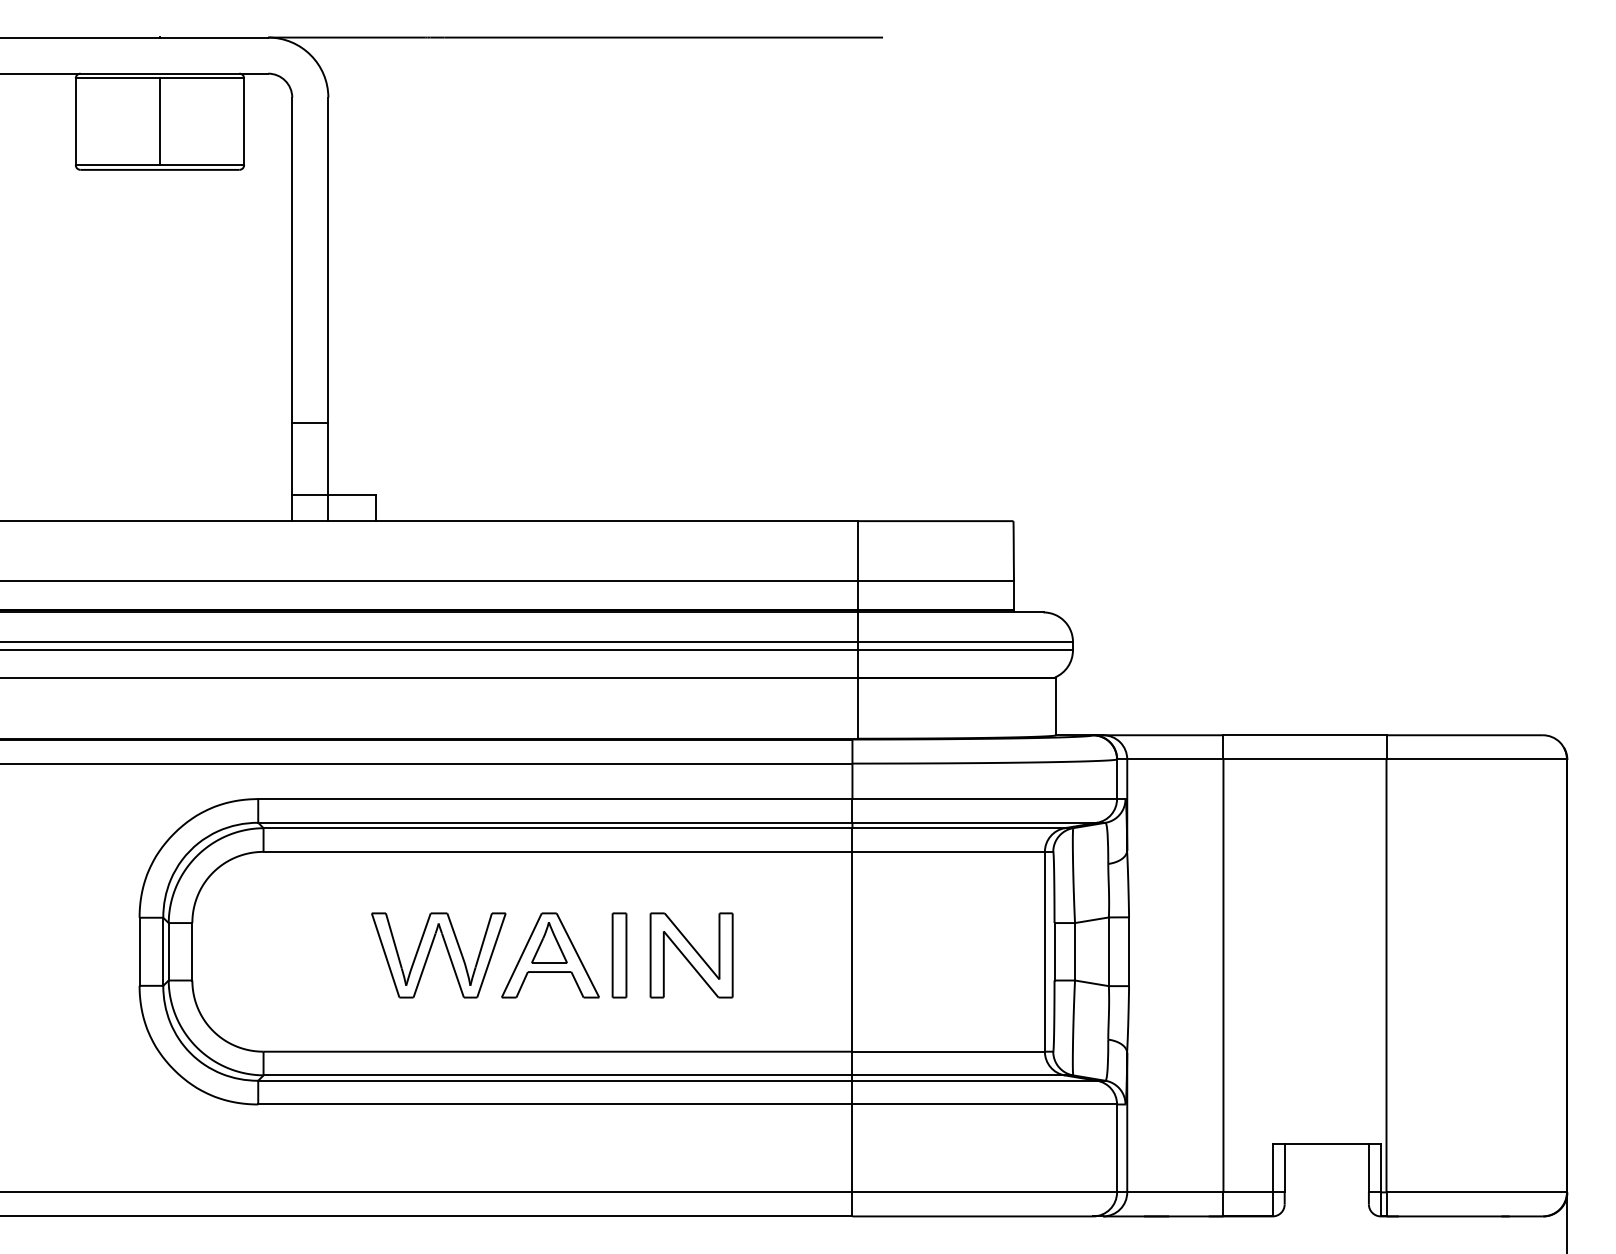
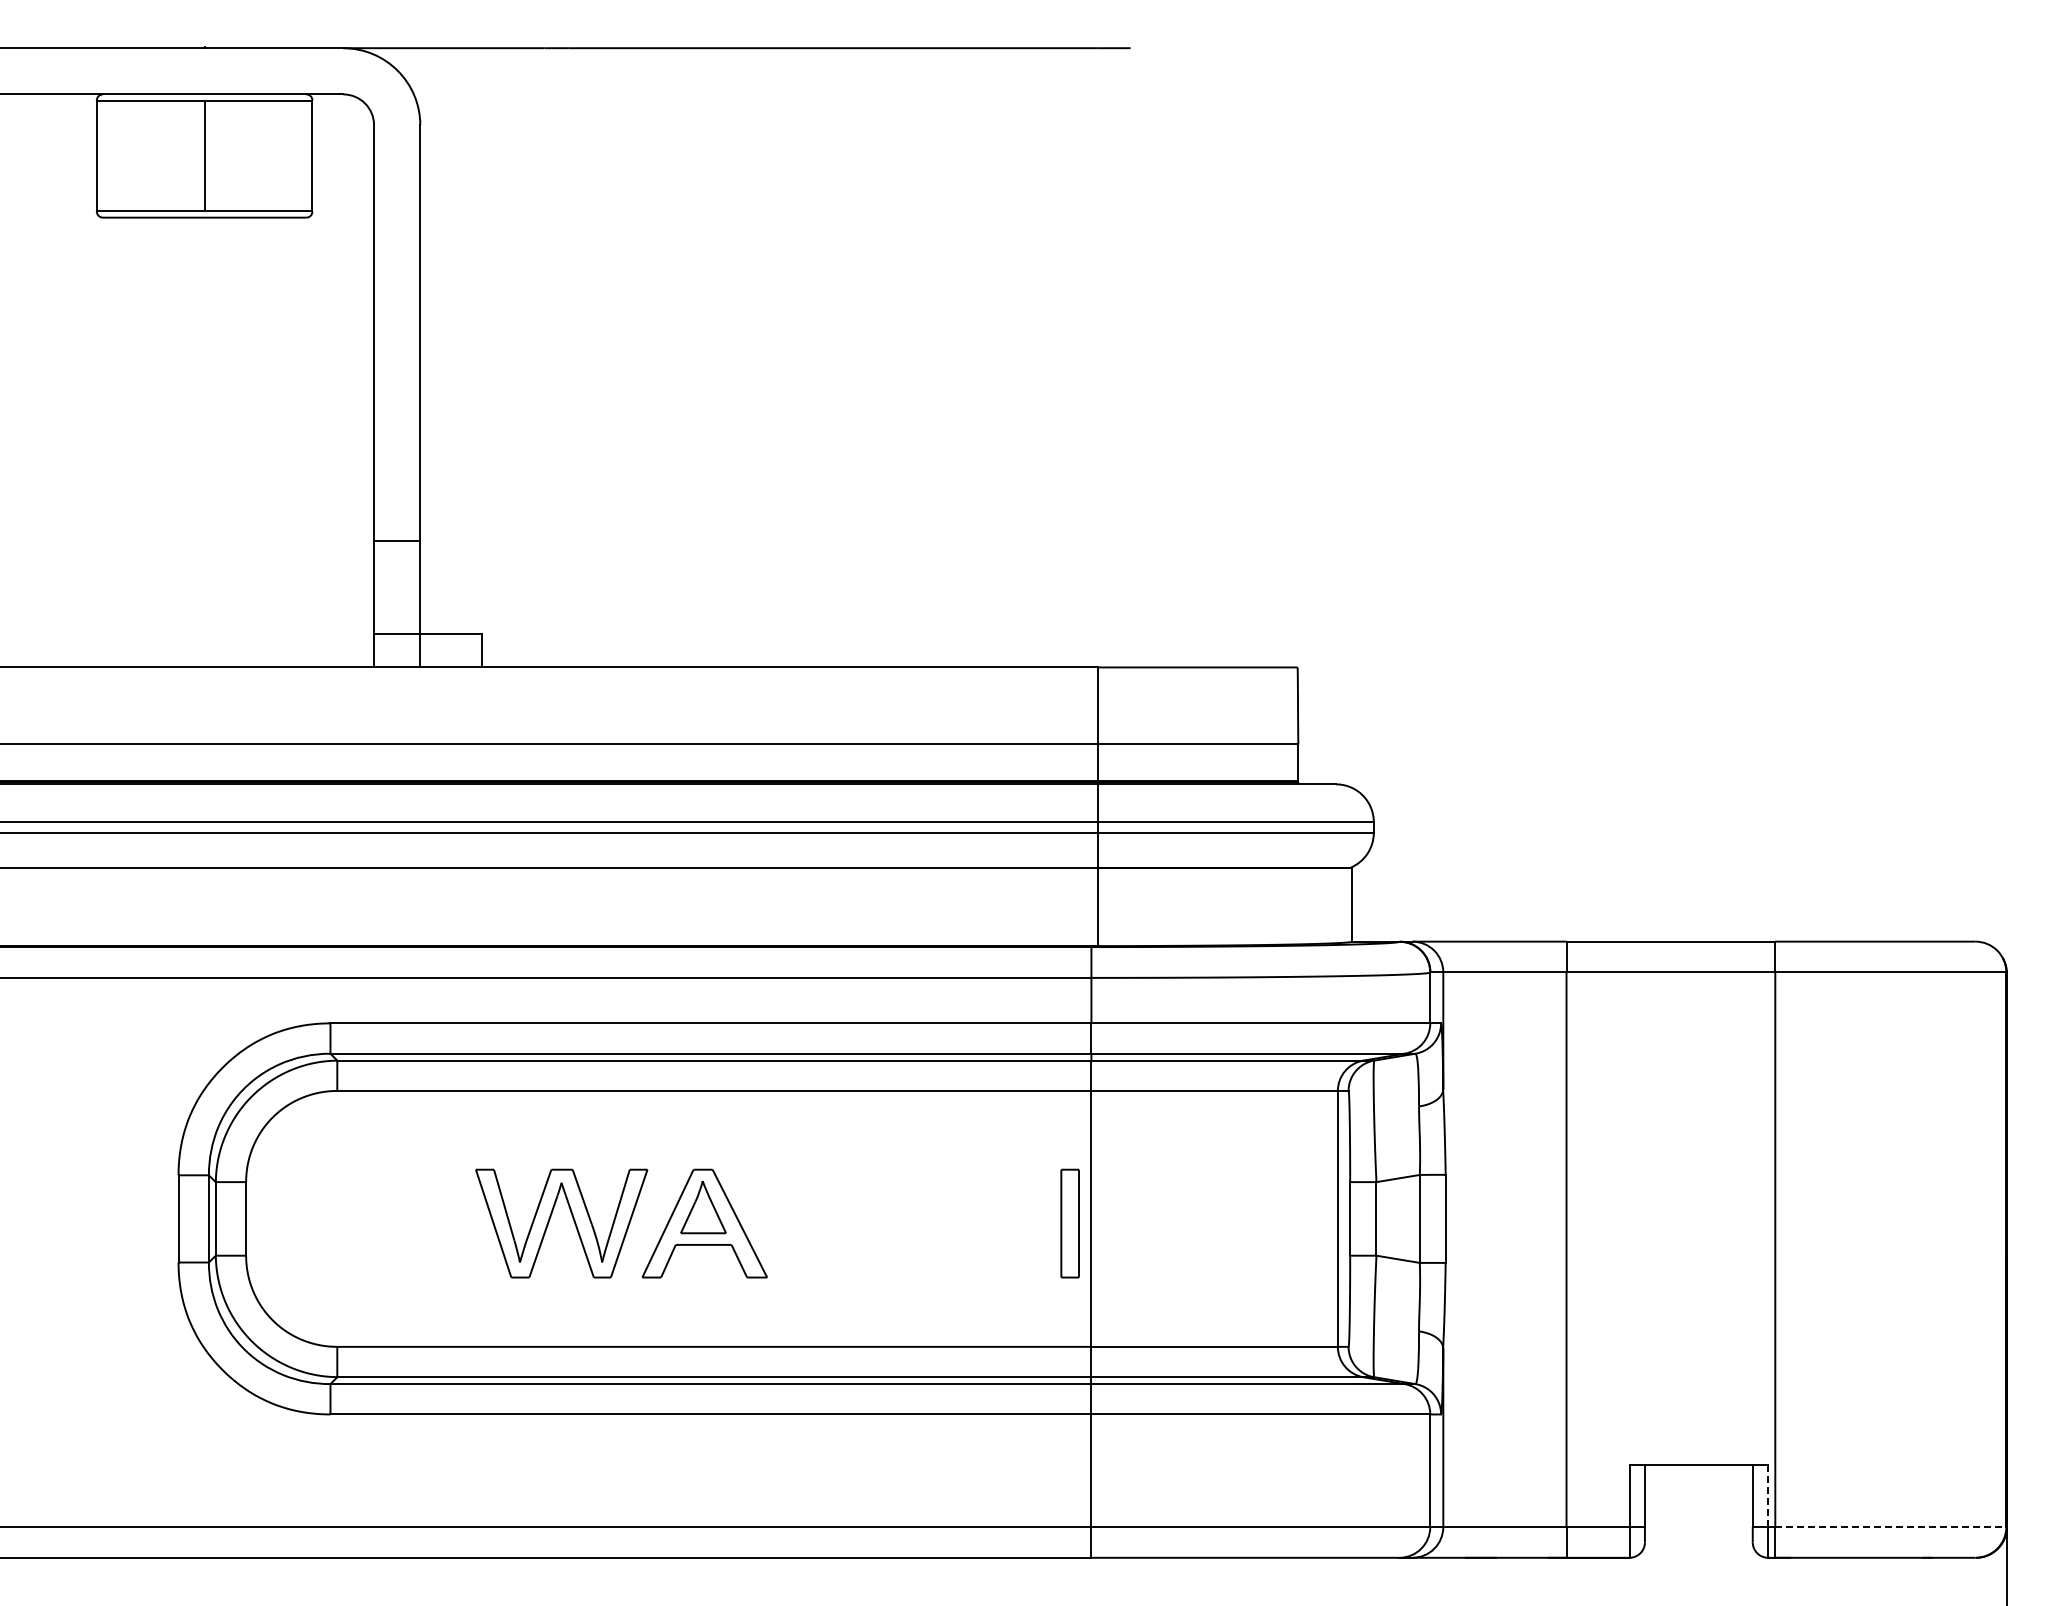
part: (619, 955) -> (1069, 1223), moved
part: (691, 955) -> (885, 1223), removed
line: (1381, 1168) -> (1768, 1496), solid -> dashed
line: (1476, 1192) -> (1890, 1527), solid -> dashed

